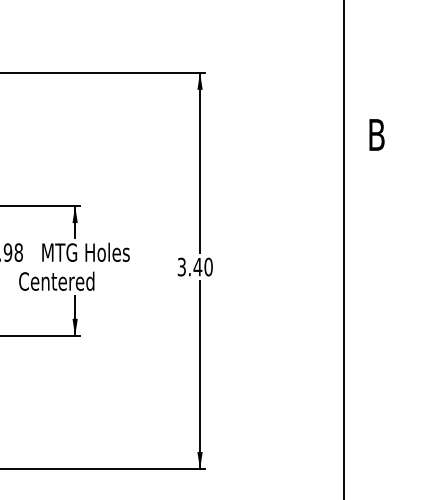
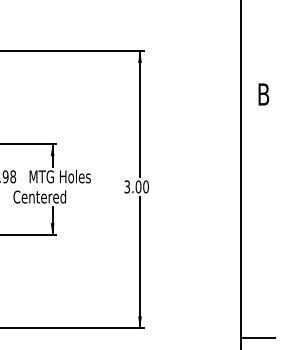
text: (197, 266) -> (138, 186), 3.40 -> 3.00
line: (367, 482) -> (257, 337), added

